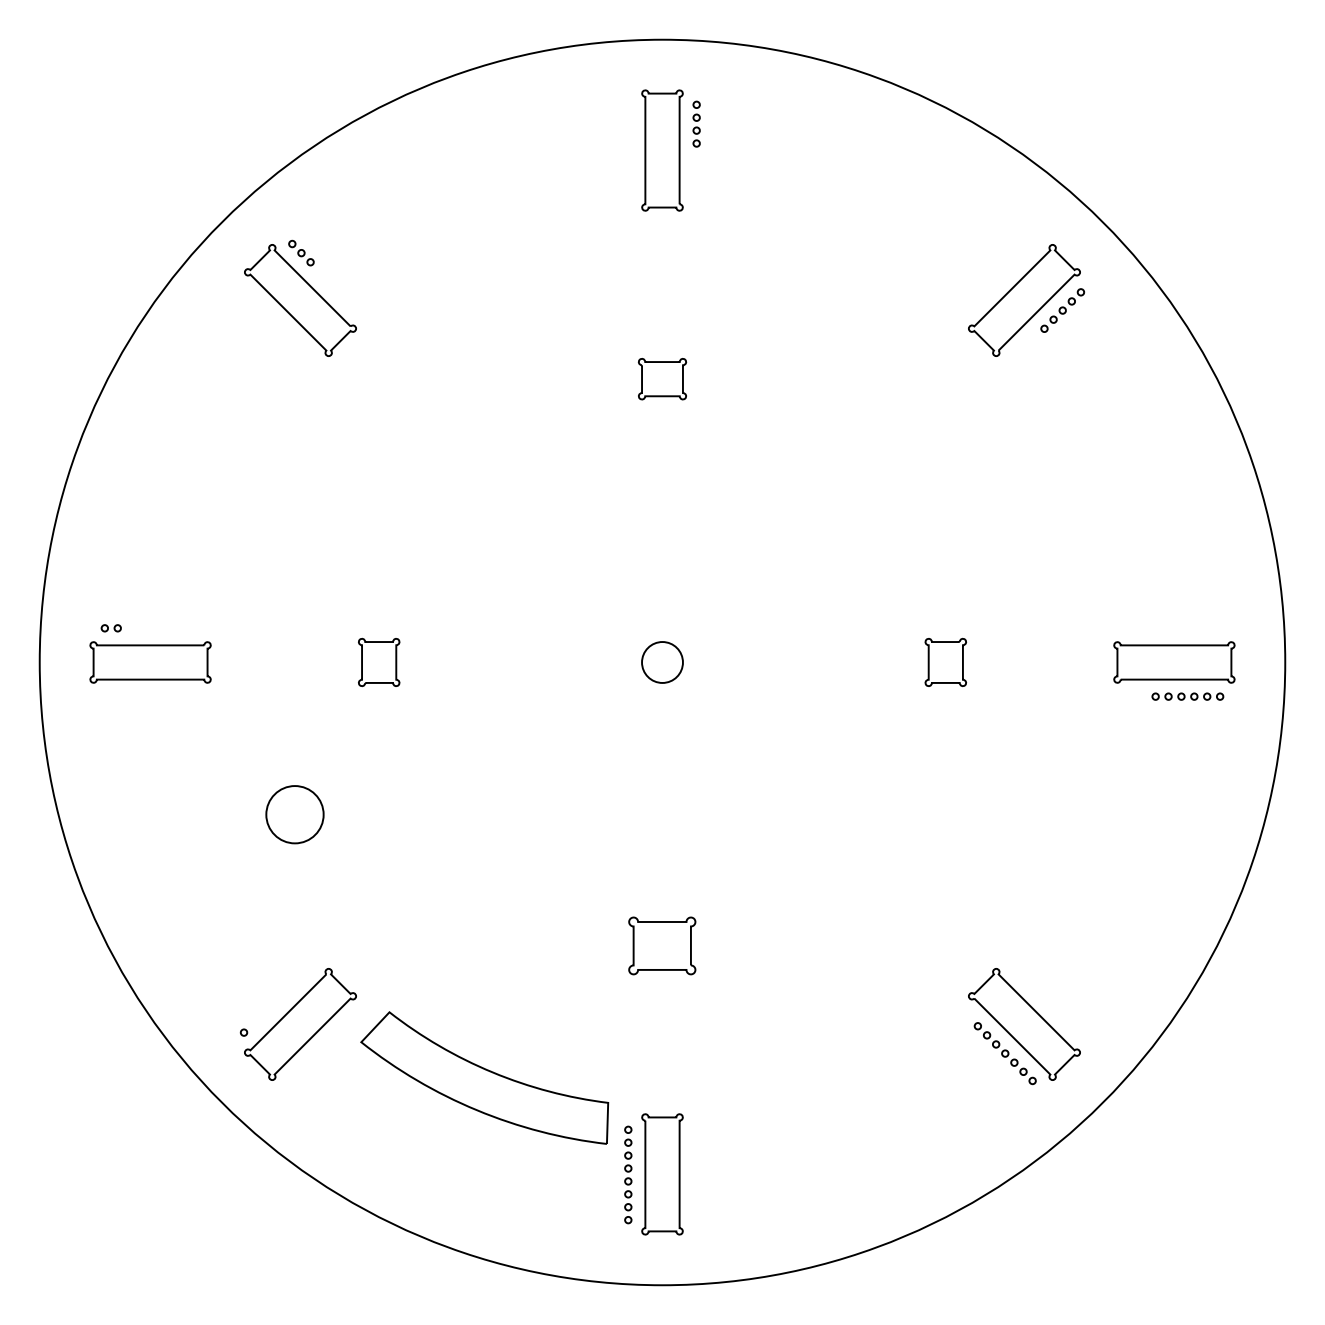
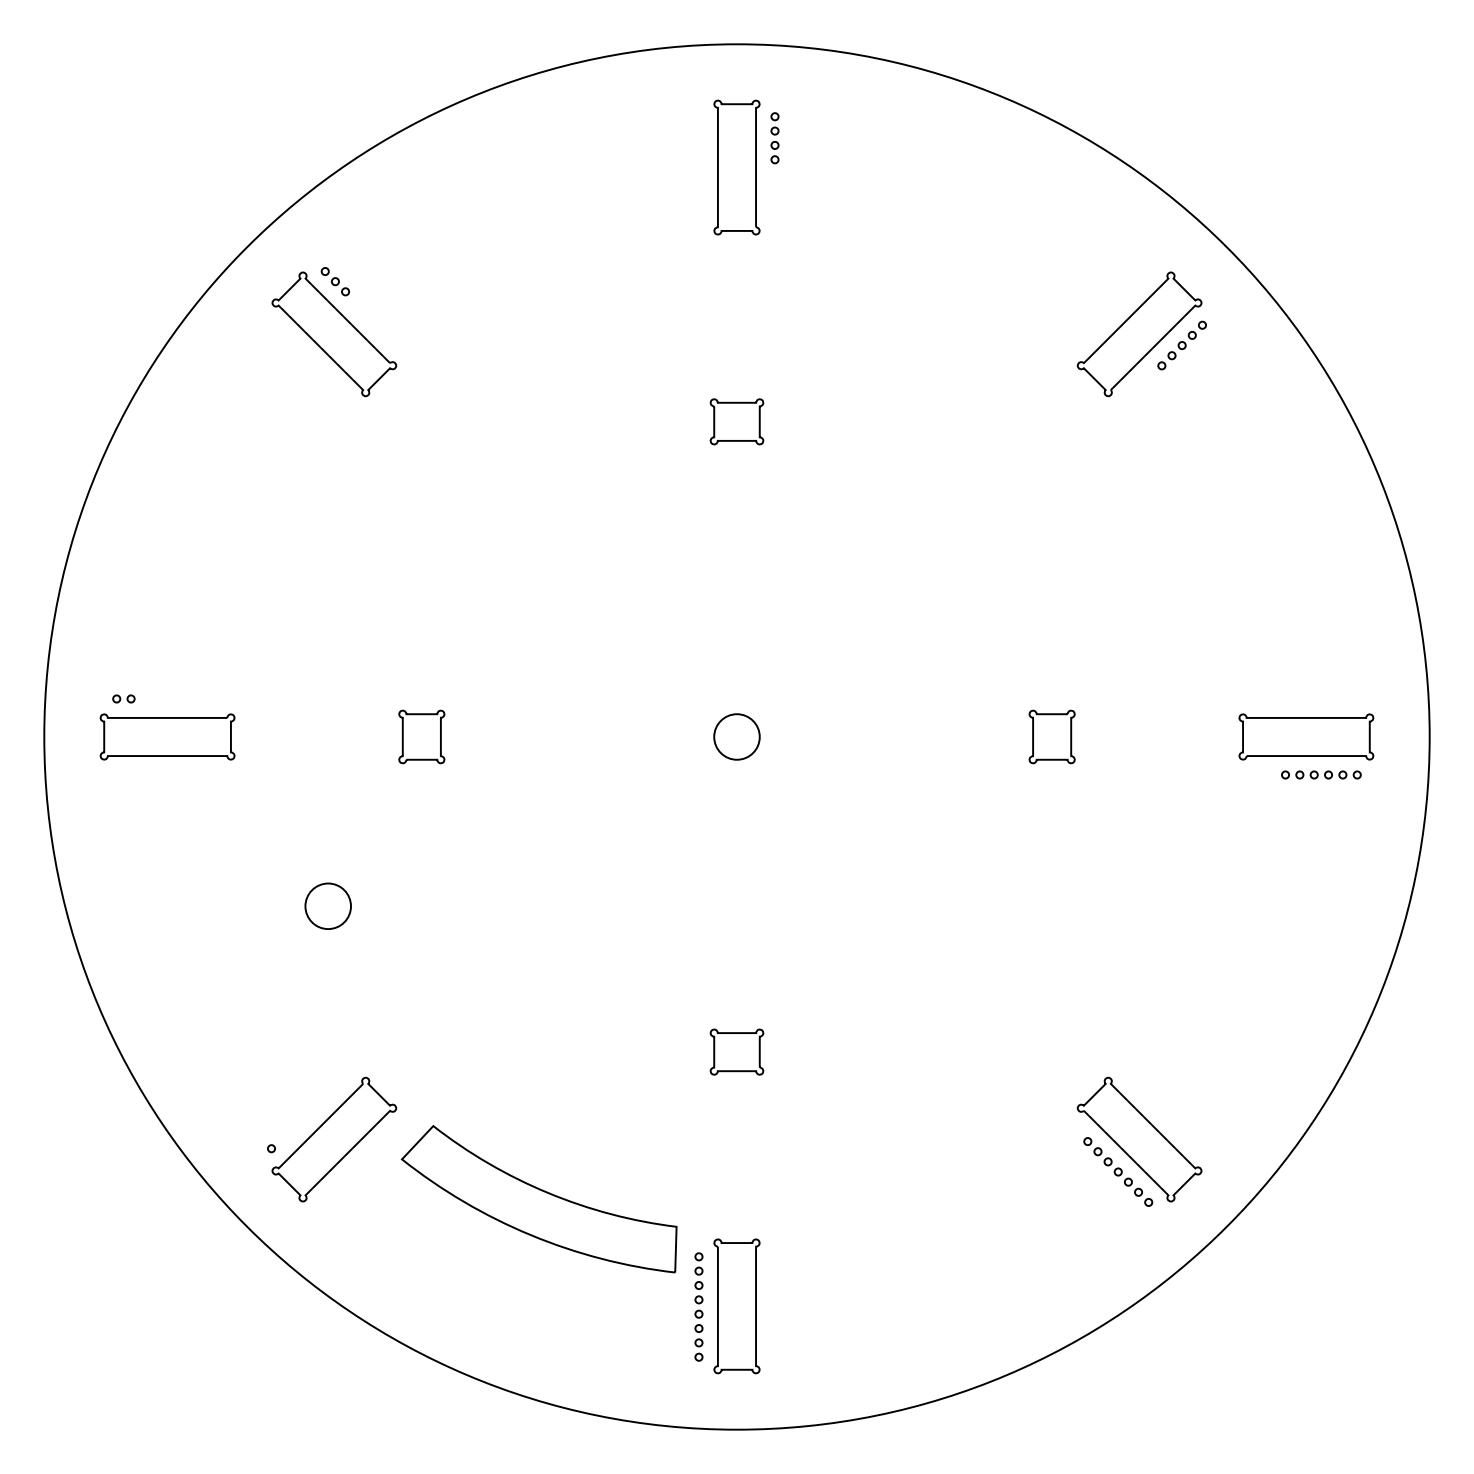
circle: (294, 814) -> (327, 906), size x0.71
part: (662, 945) -> (737, 1051), size x0.71

